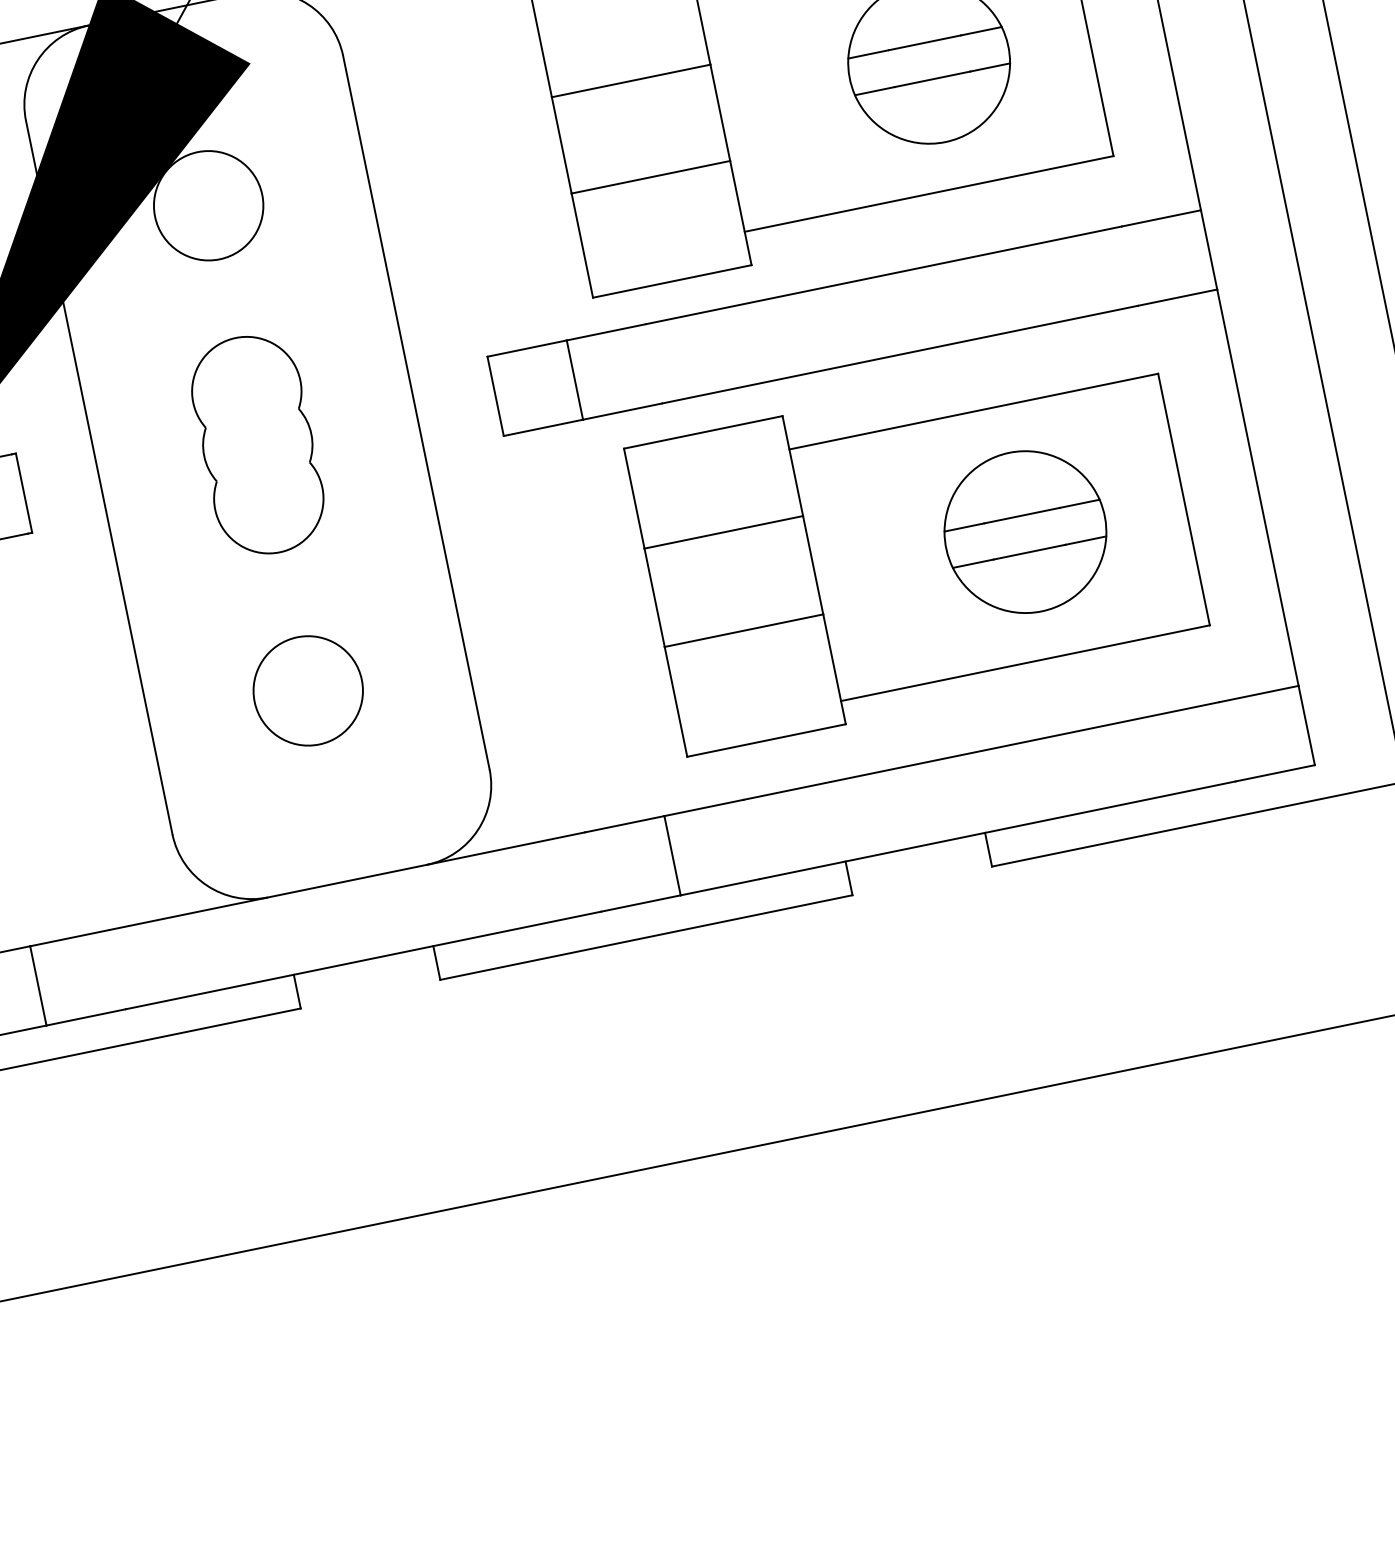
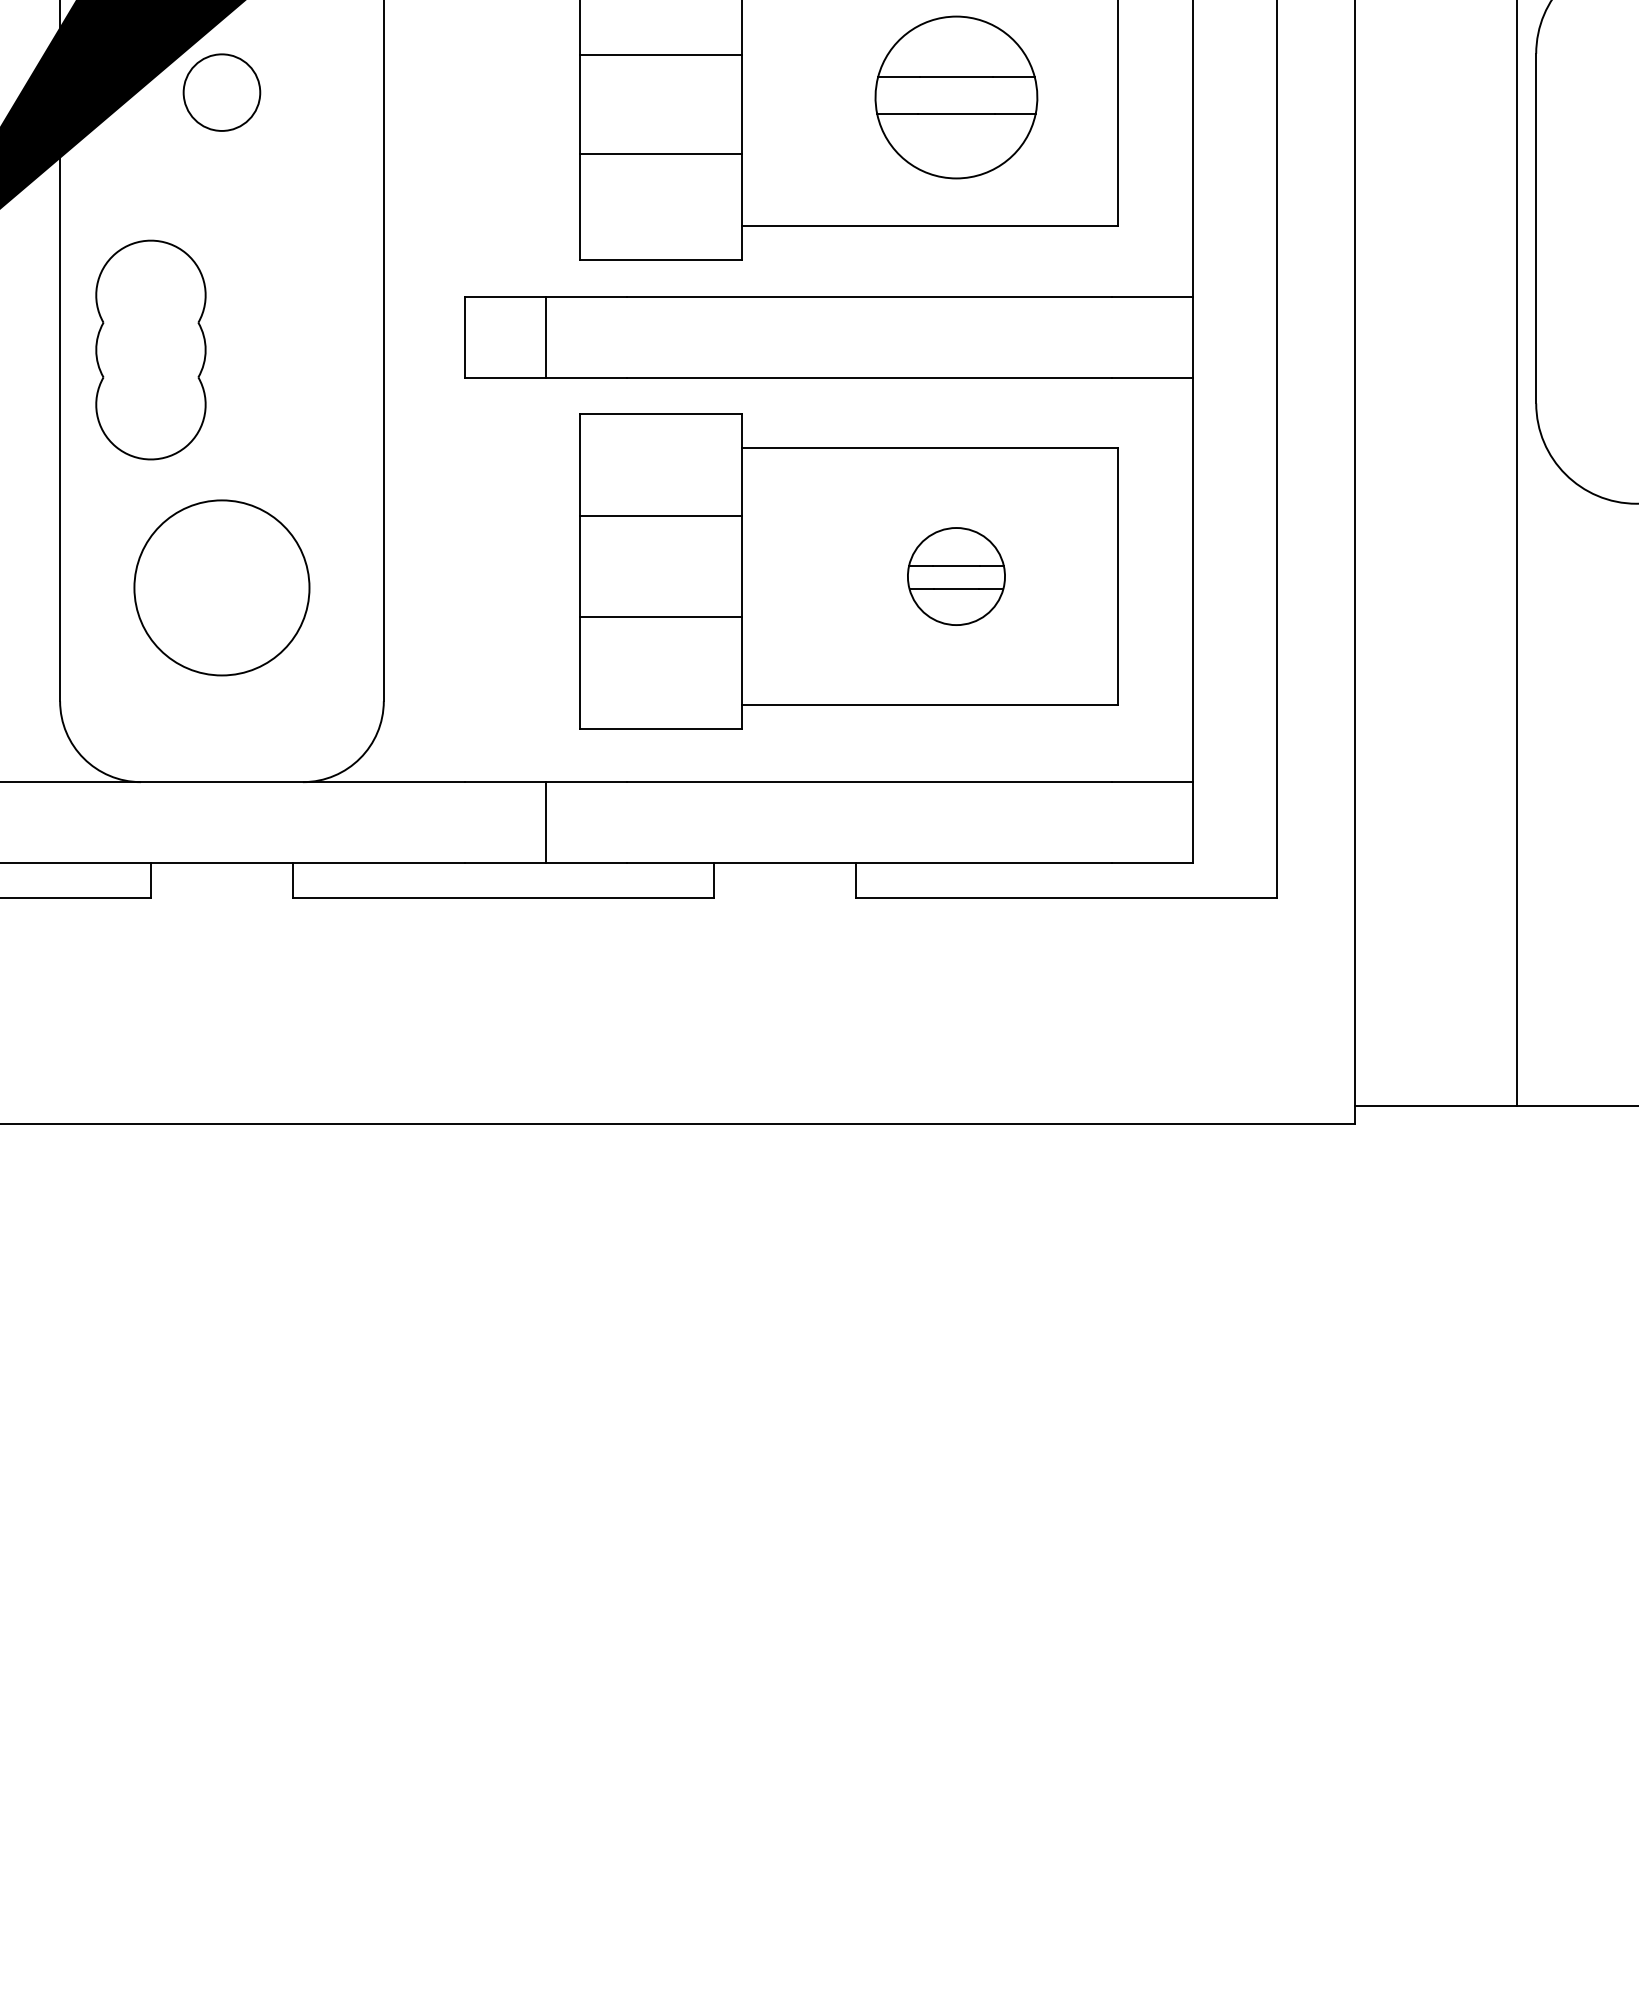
circle: (208, 205) -> (221, 92), size x0.7
part: (257, 444) -> (150, 349), moved
part: (1025, 532) -> (956, 576), size x0.6
circle: (307, 690) -> (221, 587), size x1.6

